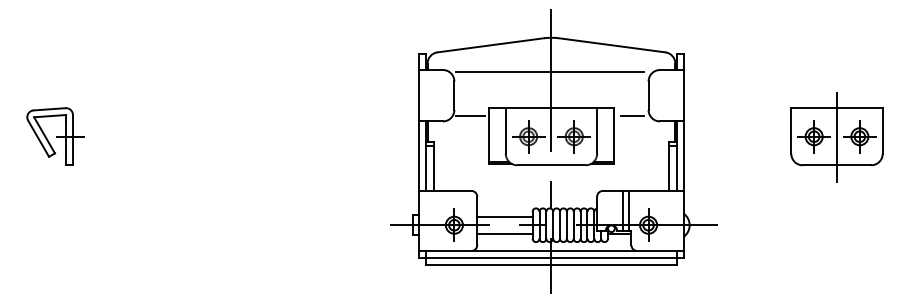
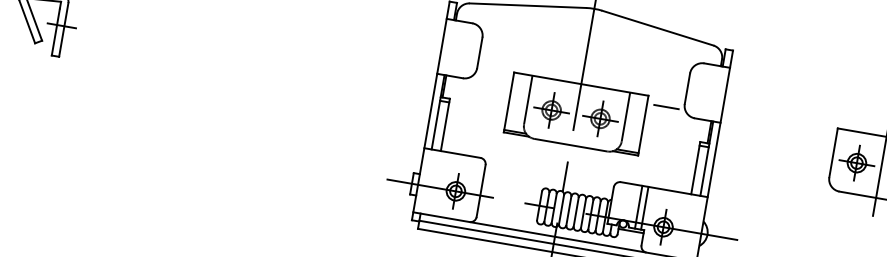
line: (549, 72) -> (585, 45), removed
line: (470, 115) -> (493, 77), removed
line: (504, 216) -> (511, 191), removed
line: (504, 233) -> (507, 209), removed

